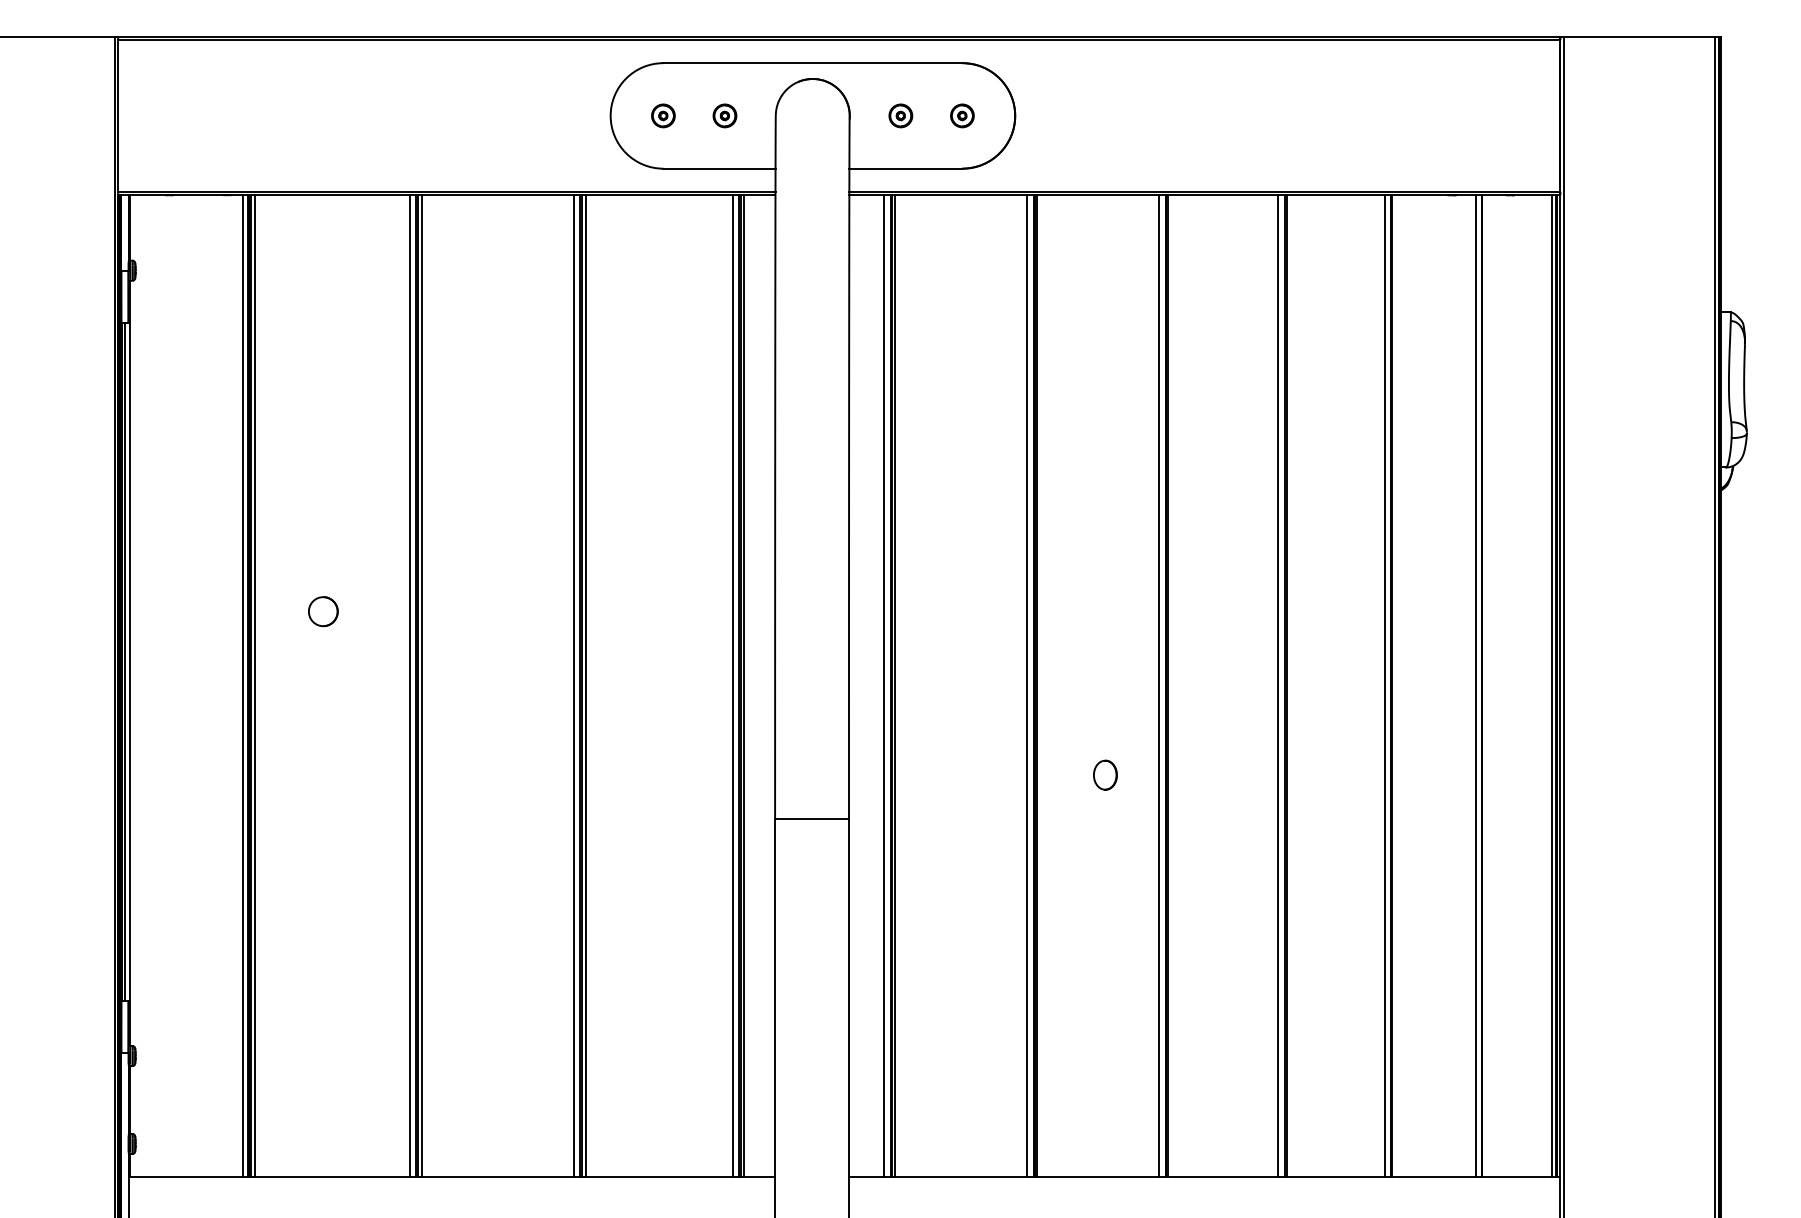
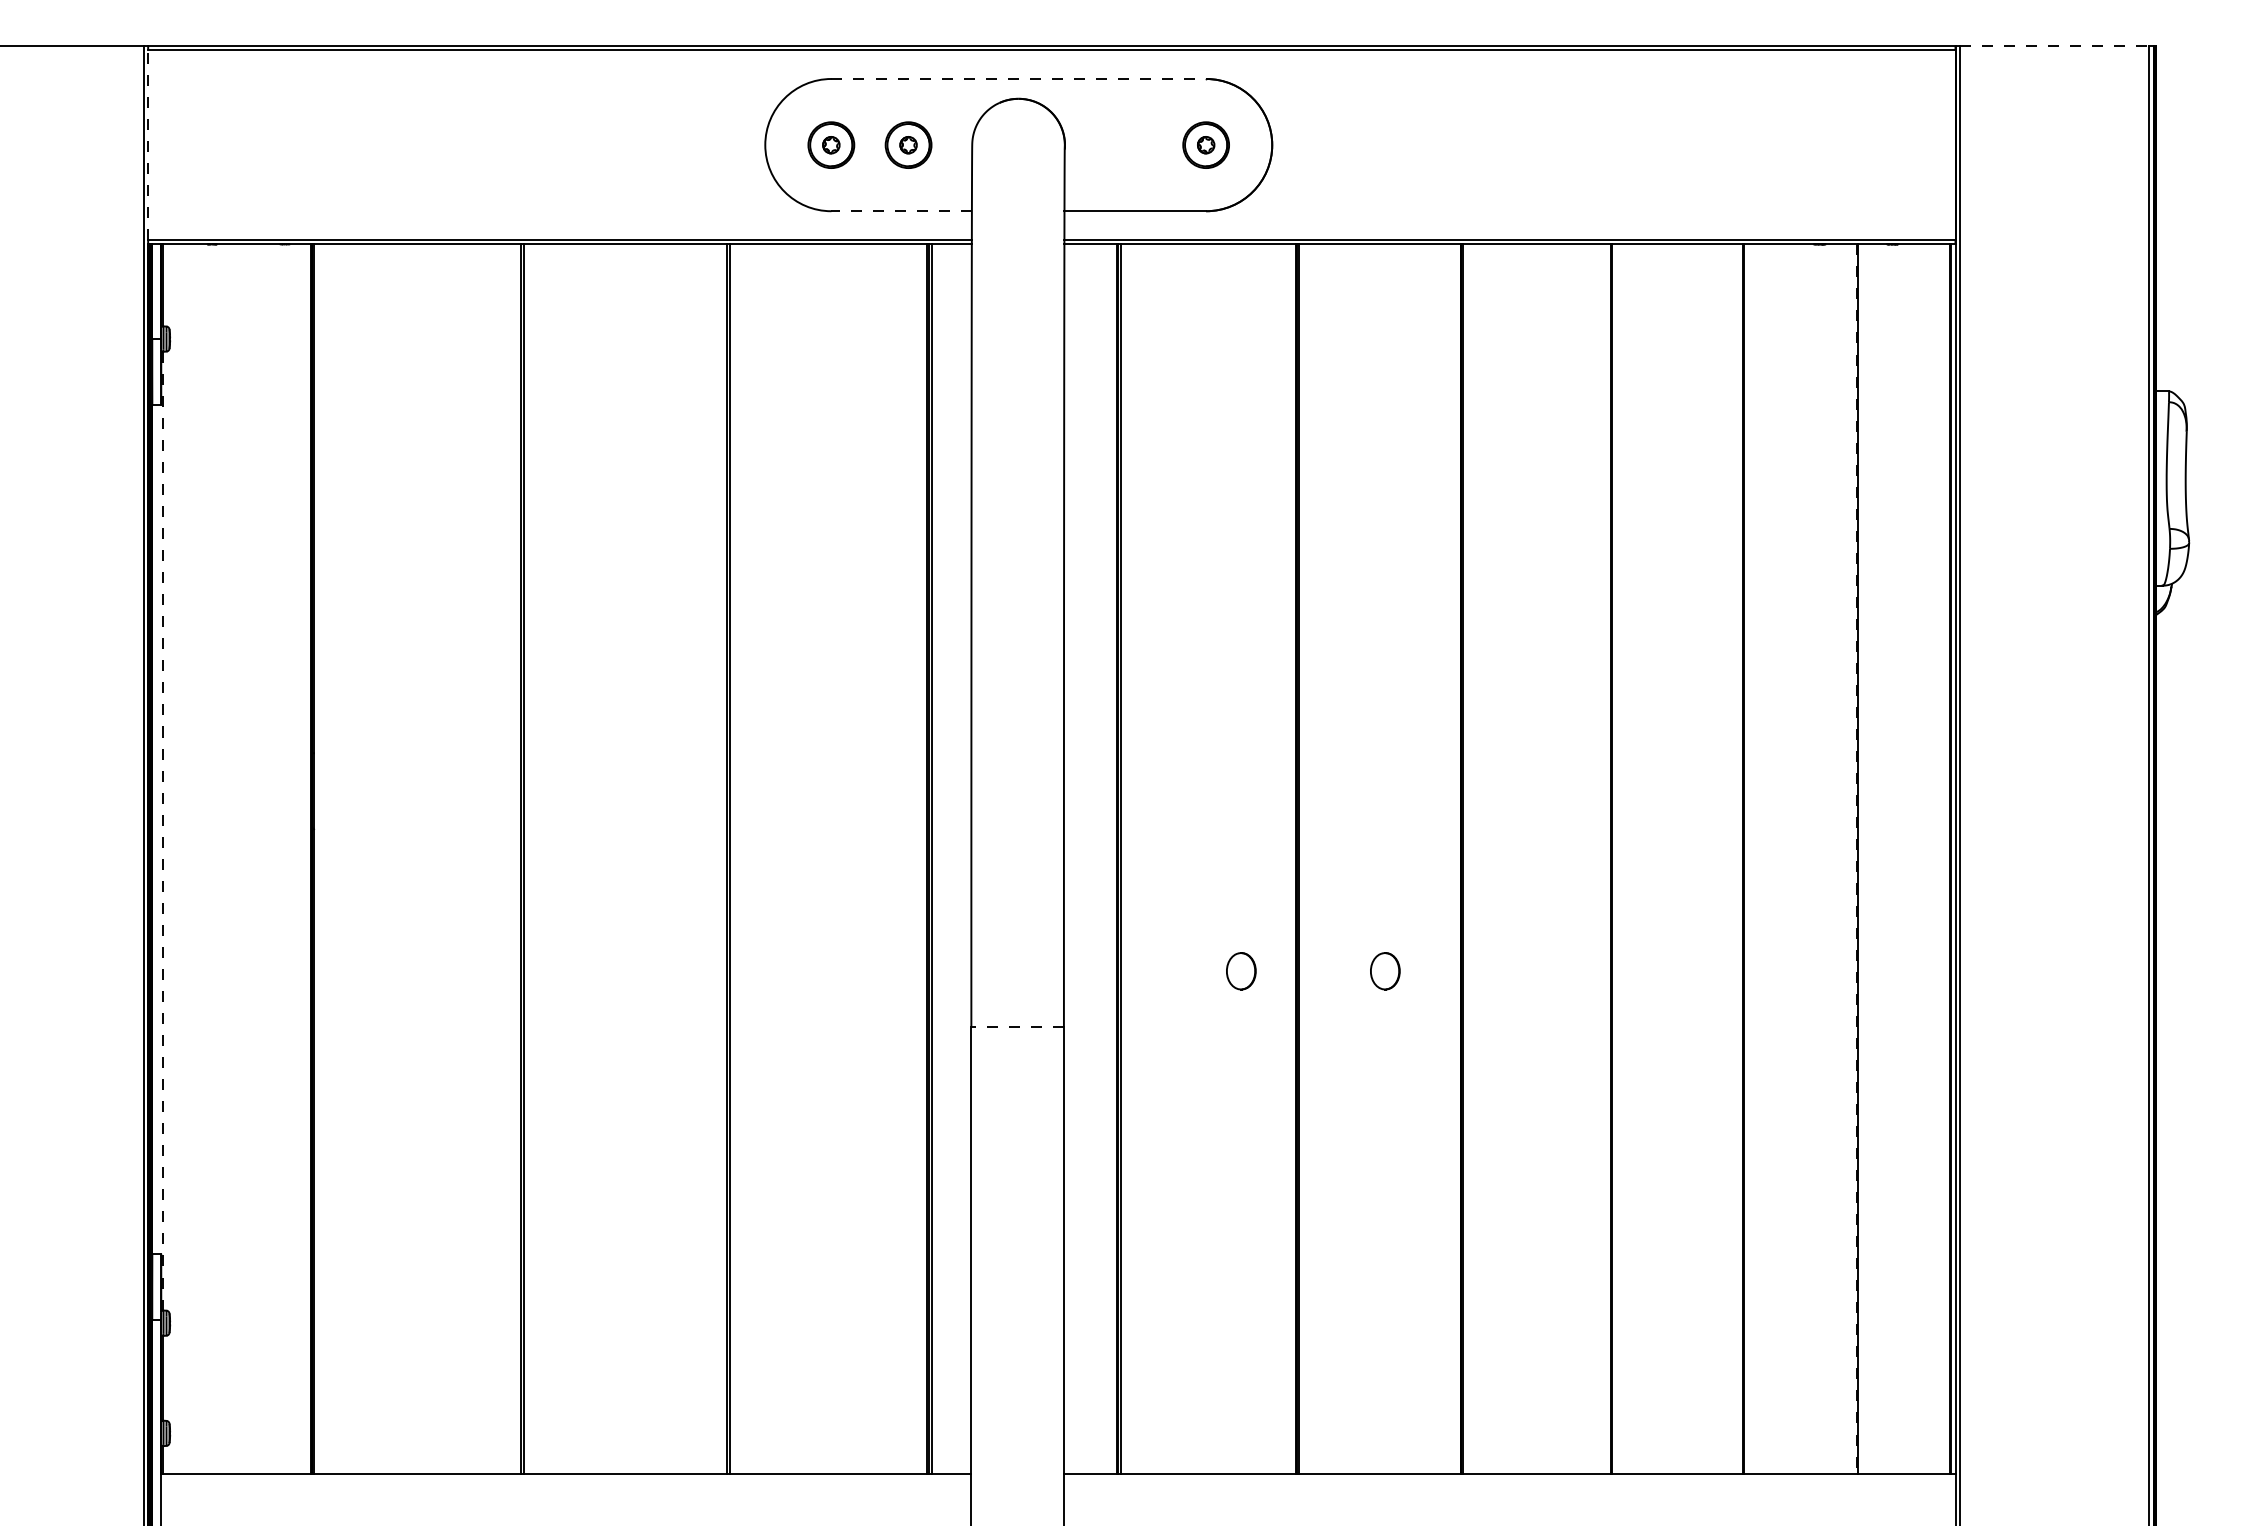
line: (1639, 36) -> (2054, 45), solid -> dashed
line: (813, 63) -> (1019, 79), solid -> dashed
part: (663, 115) -> (831, 144), size x1.6
part: (724, 115) -> (908, 144), size x1.6
part: (900, 115) -> (1128, 144), removed
part: (961, 115) -> (1205, 144), size x1.6
line: (118, 116) -> (148, 145), solid -> dashed
line: (719, 168) -> (901, 211), solid -> dashed
part: (323, 611) -> (405, 766), removed
line: (124, 662) -> (156, 829), removed
line: (130, 663) -> (163, 831), solid -> dashed
line: (242, 686) -> (304, 859), removed
line: (254, 686) -> (319, 859), removed
line: (410, 686) -> (514, 859), removed
line: (422, 686) -> (529, 859), removed
line: (574, 686) -> (719, 859), removed
line: (586, 686) -> (734, 859), removed
line: (732, 686) -> (918, 859), removed
line: (883, 686) -> (1107, 859), removed
line: (1026, 686) -> (1286, 859), removed
line: (1158, 686) -> (1451, 859), removed
line: (1278, 686) -> (1602, 859), removed
line: (1384, 686) -> (1735, 859), removed
line: (1475, 686) -> (1849, 859), removed
line: (1481, 686) -> (1856, 859), solid -> dashed
line: (1551, 686) -> (1944, 859), removed
part: (990, 775) -> (1241, 971), added
line: (811, 819) -> (1017, 1026), solid -> dashed

